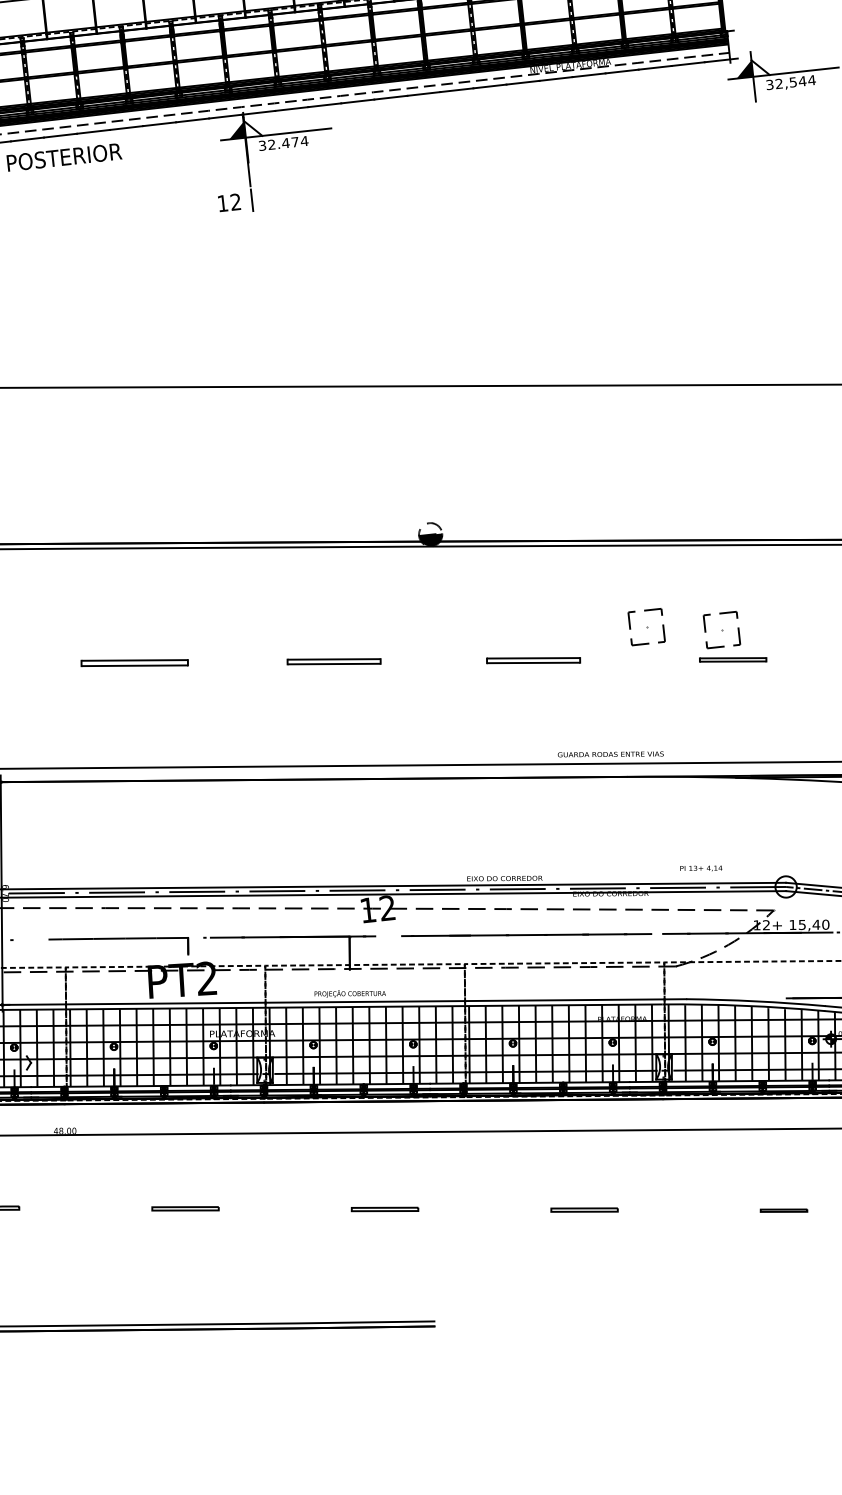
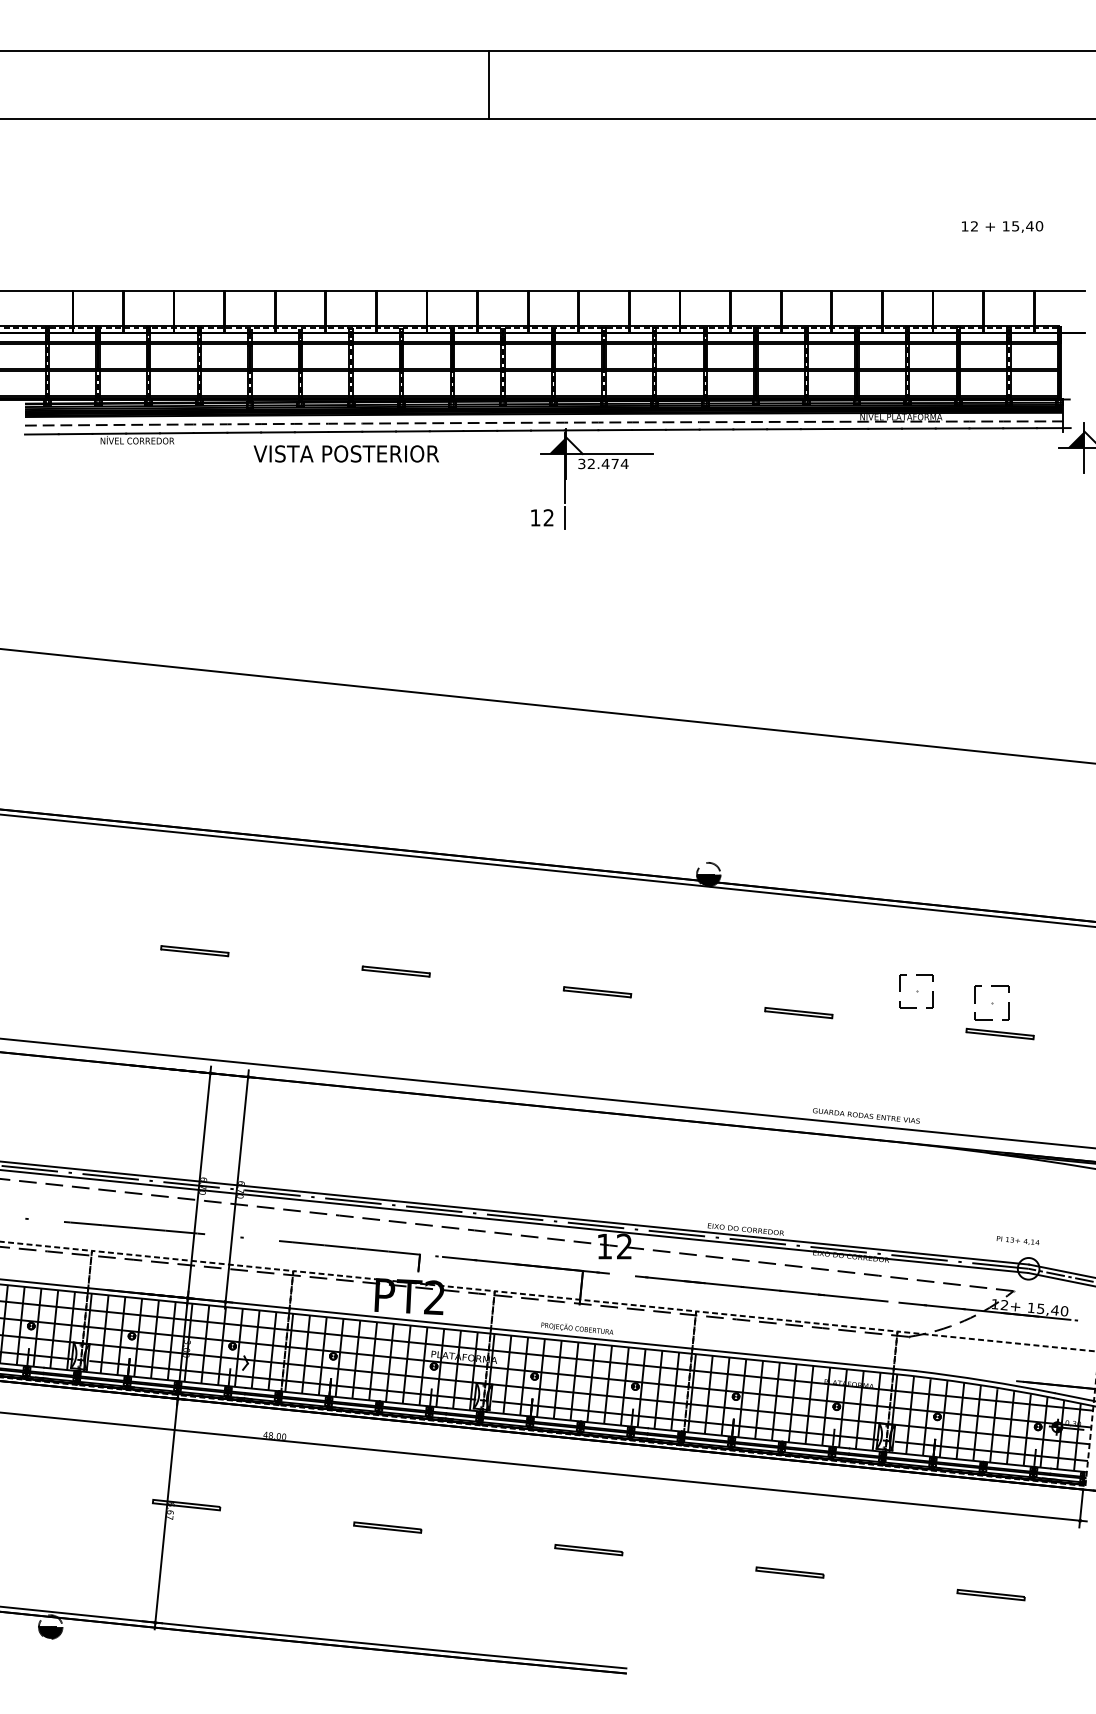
part: (533, 661) -> (798, 1013), size x0.71
part: (334, 662) -> (597, 992), size x0.71
part: (133, 663) -> (395, 971), size x0.62
text: (700, 868) -> (1017, 1240), moved
part: (783, 1210) -> (990, 1594), size x1.43

